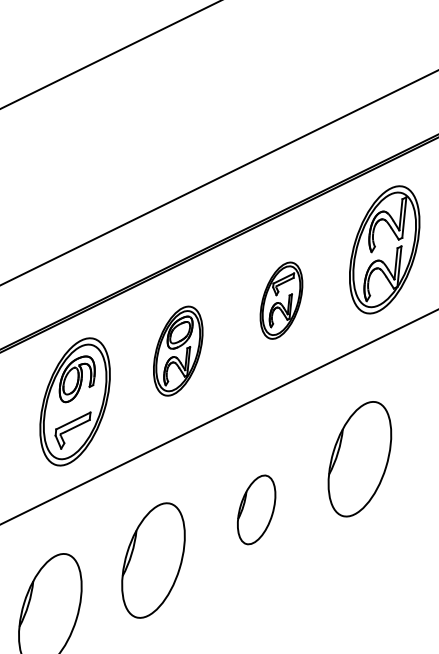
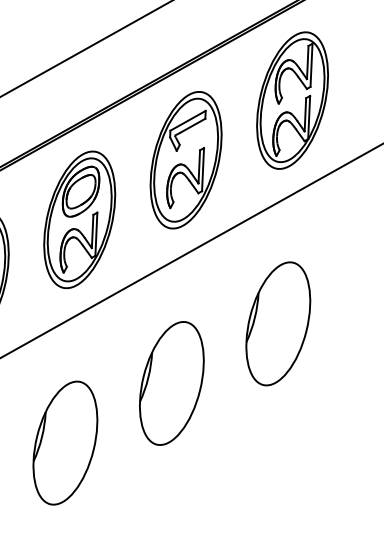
part: (281, 300) -> (186, 160), size x1.67
part: (177, 350) -> (78, 219), size x1.43
part: (256, 509) -> (171, 383), size x1.67

